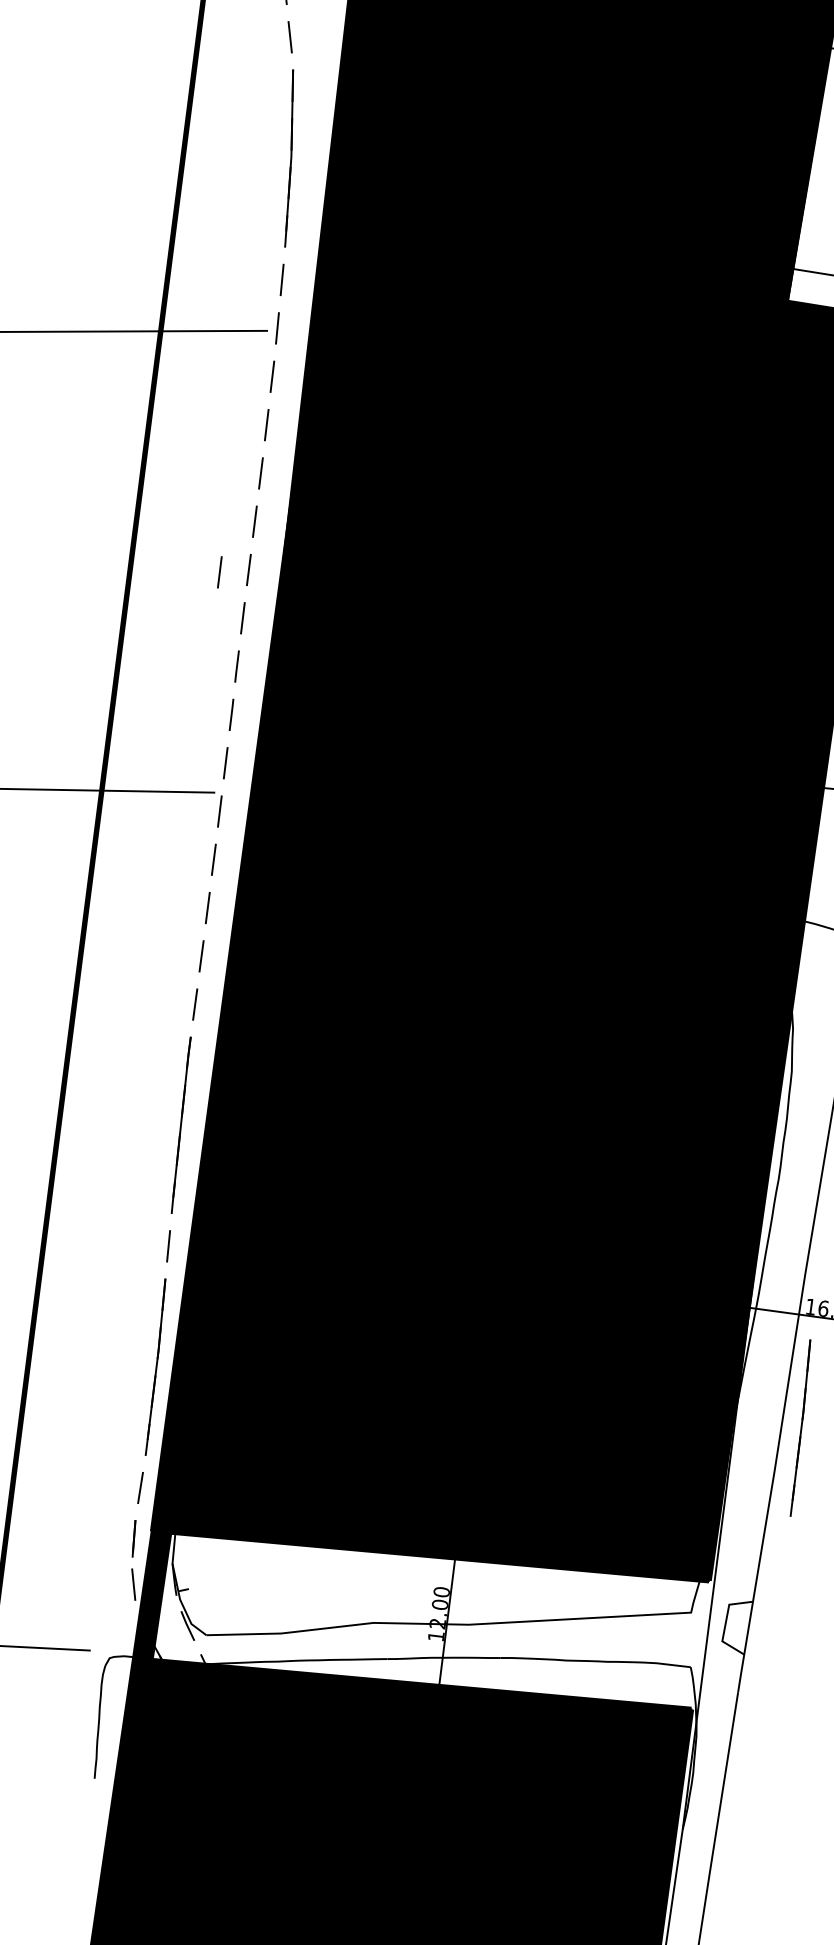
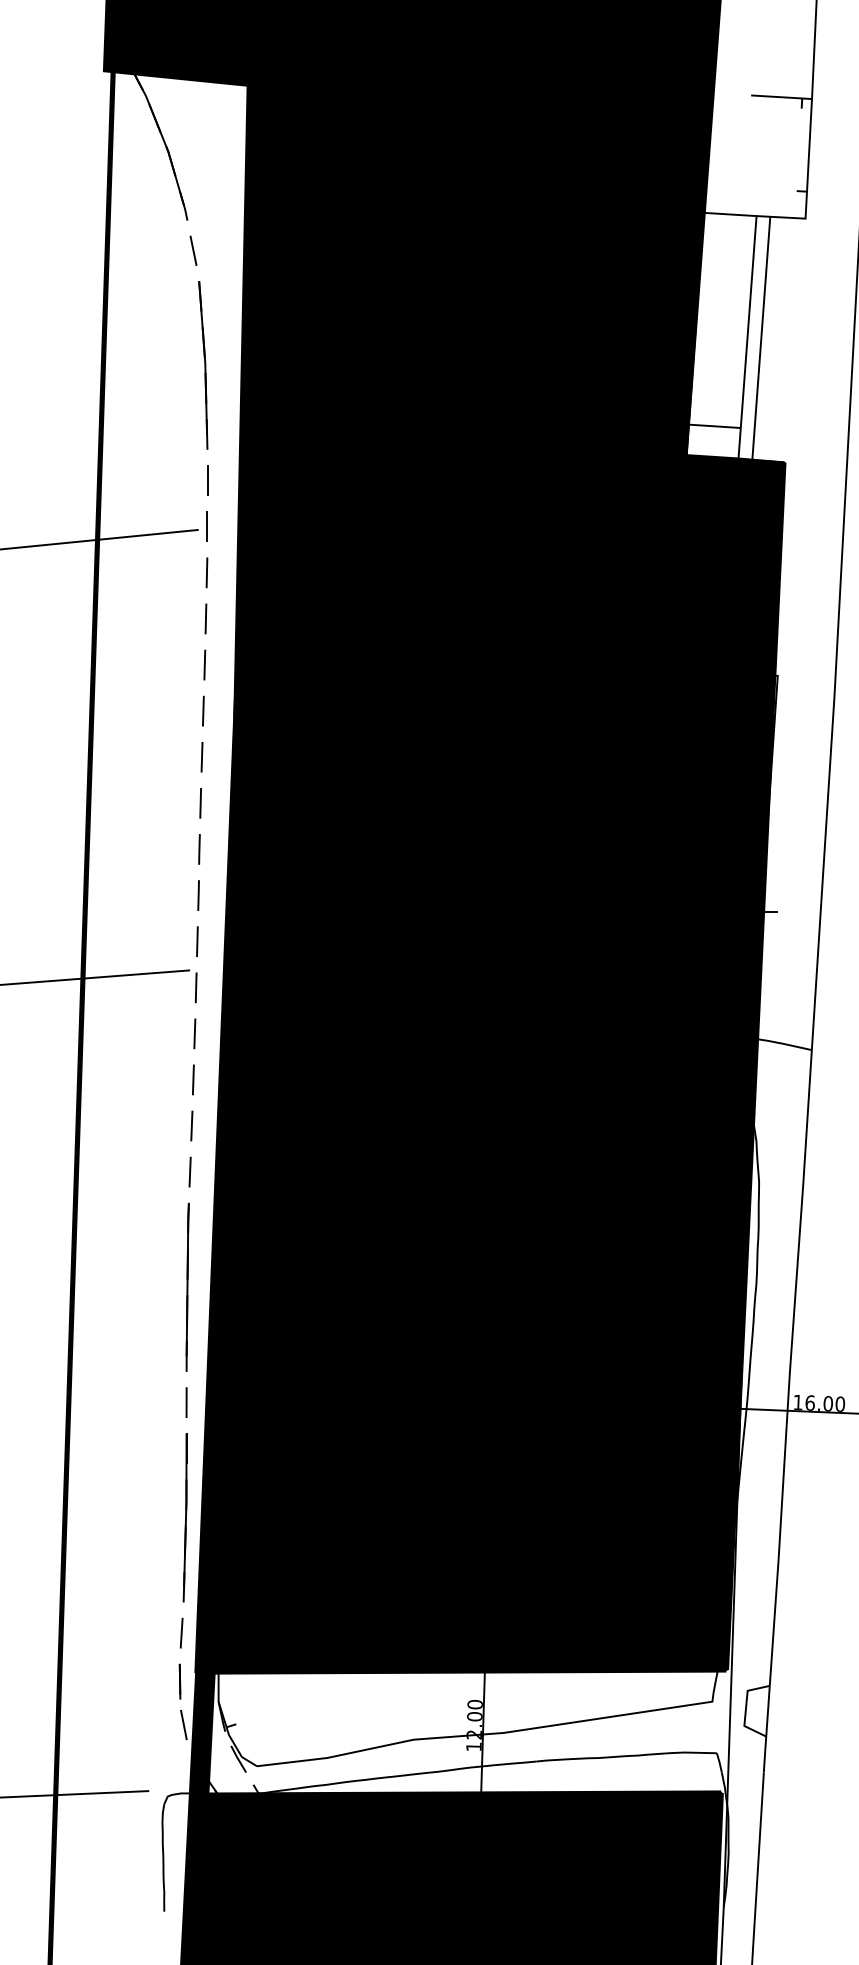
line: (219, 571) -> (174, 761), removed
line: (800, 1427) -> (799, 1517), removed

